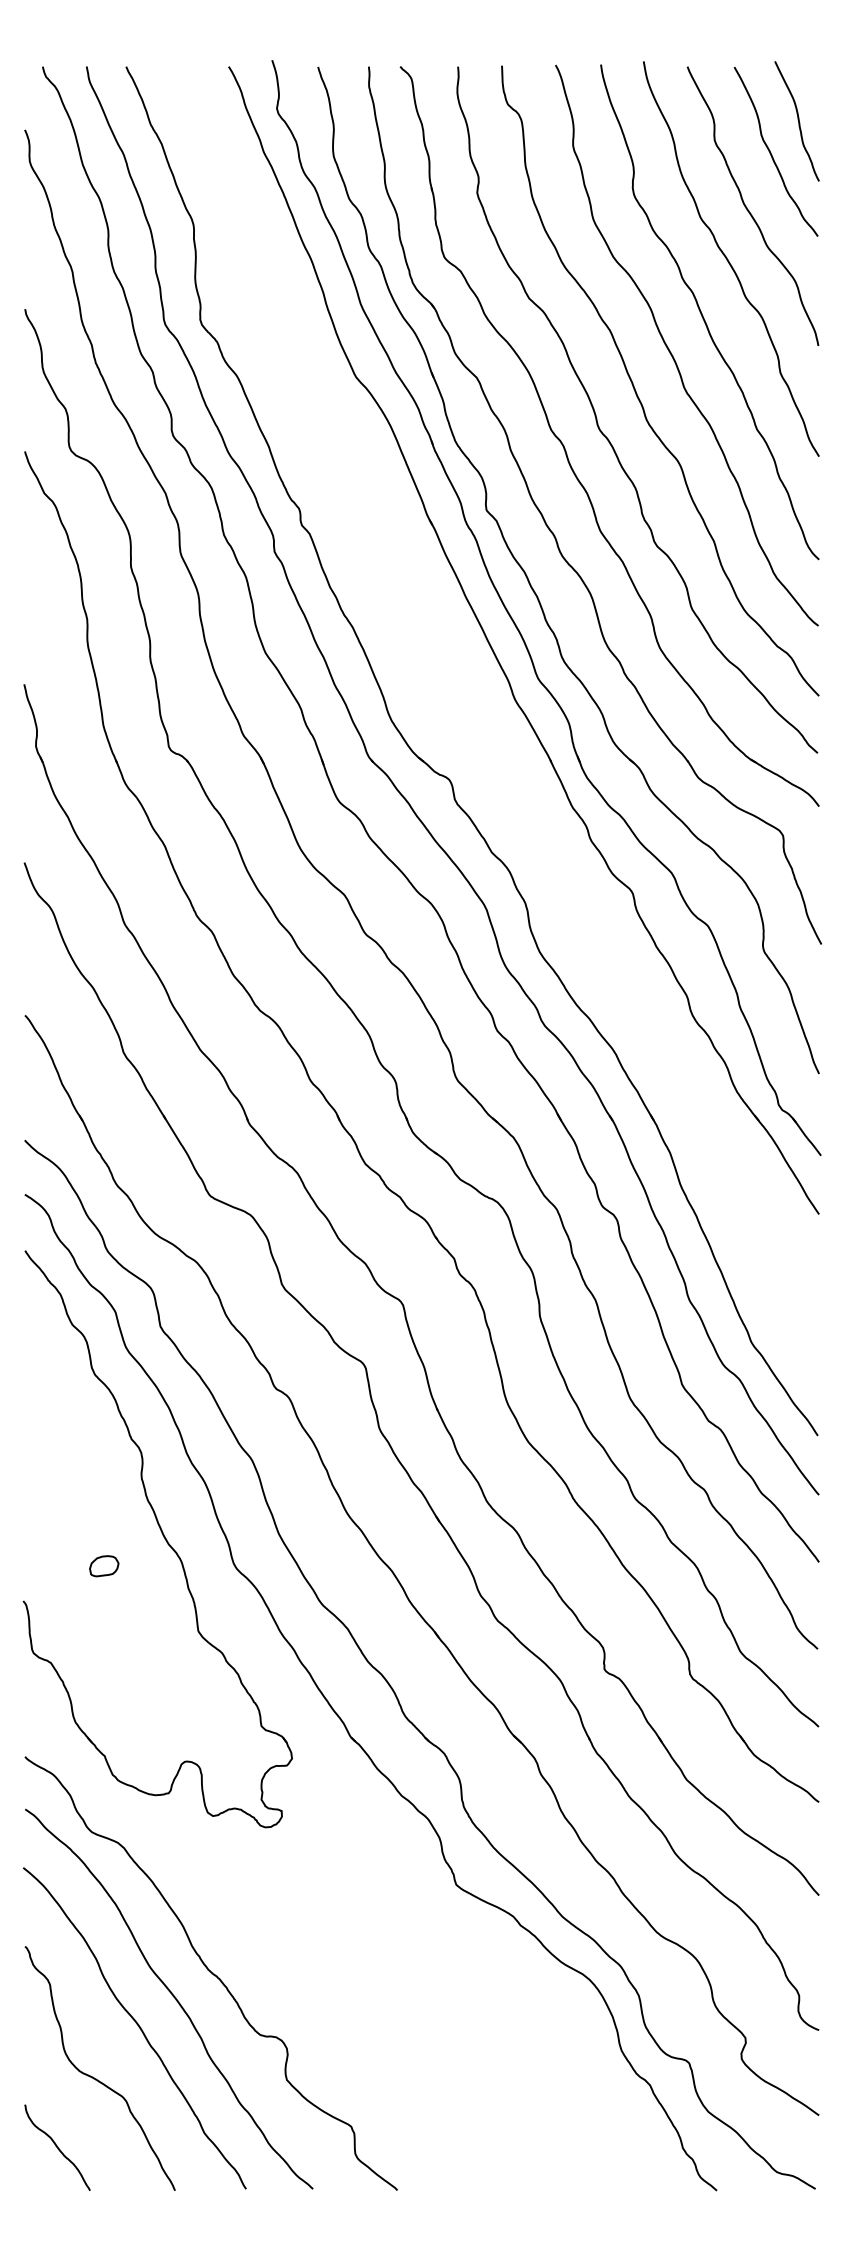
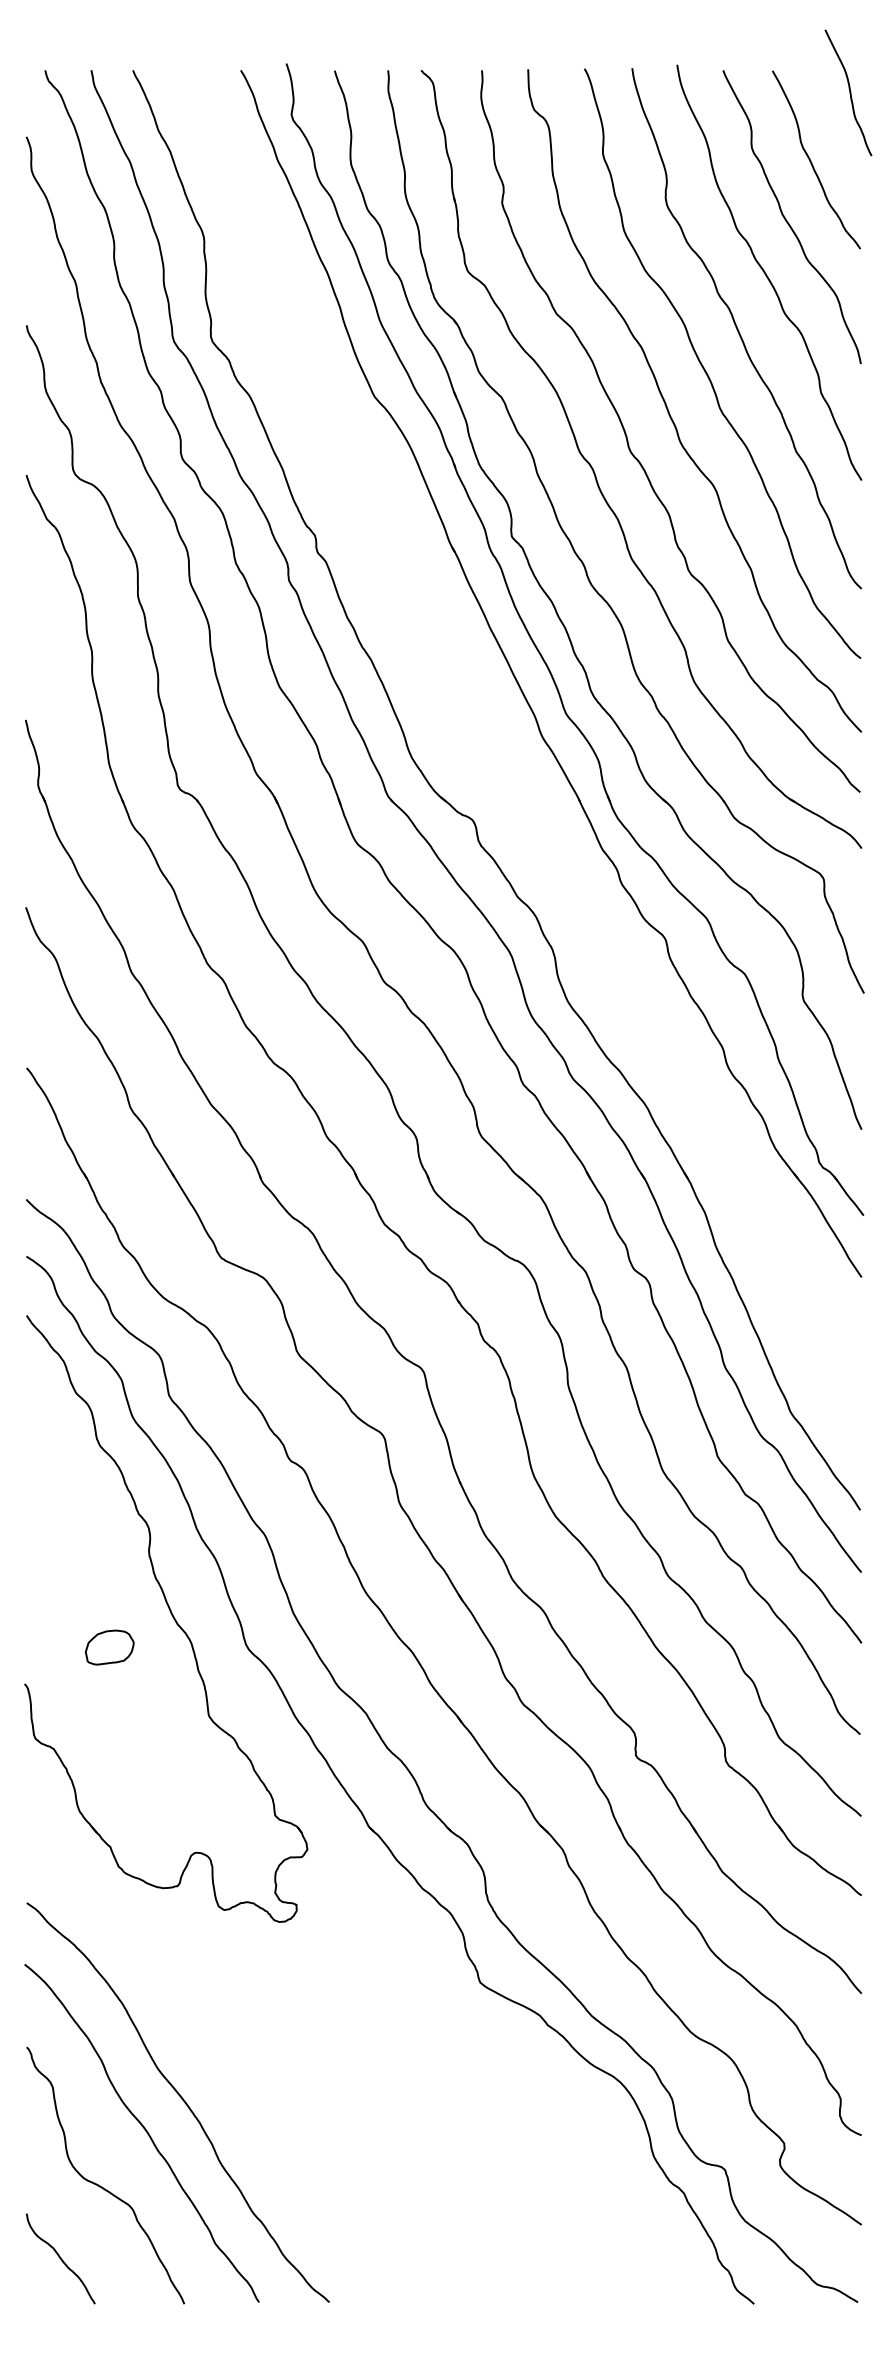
curve: (798, 120) -> (849, 92), moved
part: (103, 1565) -> (109, 1646), size x1.6
curve: (211, 1973) -> (222, 2075), removed

